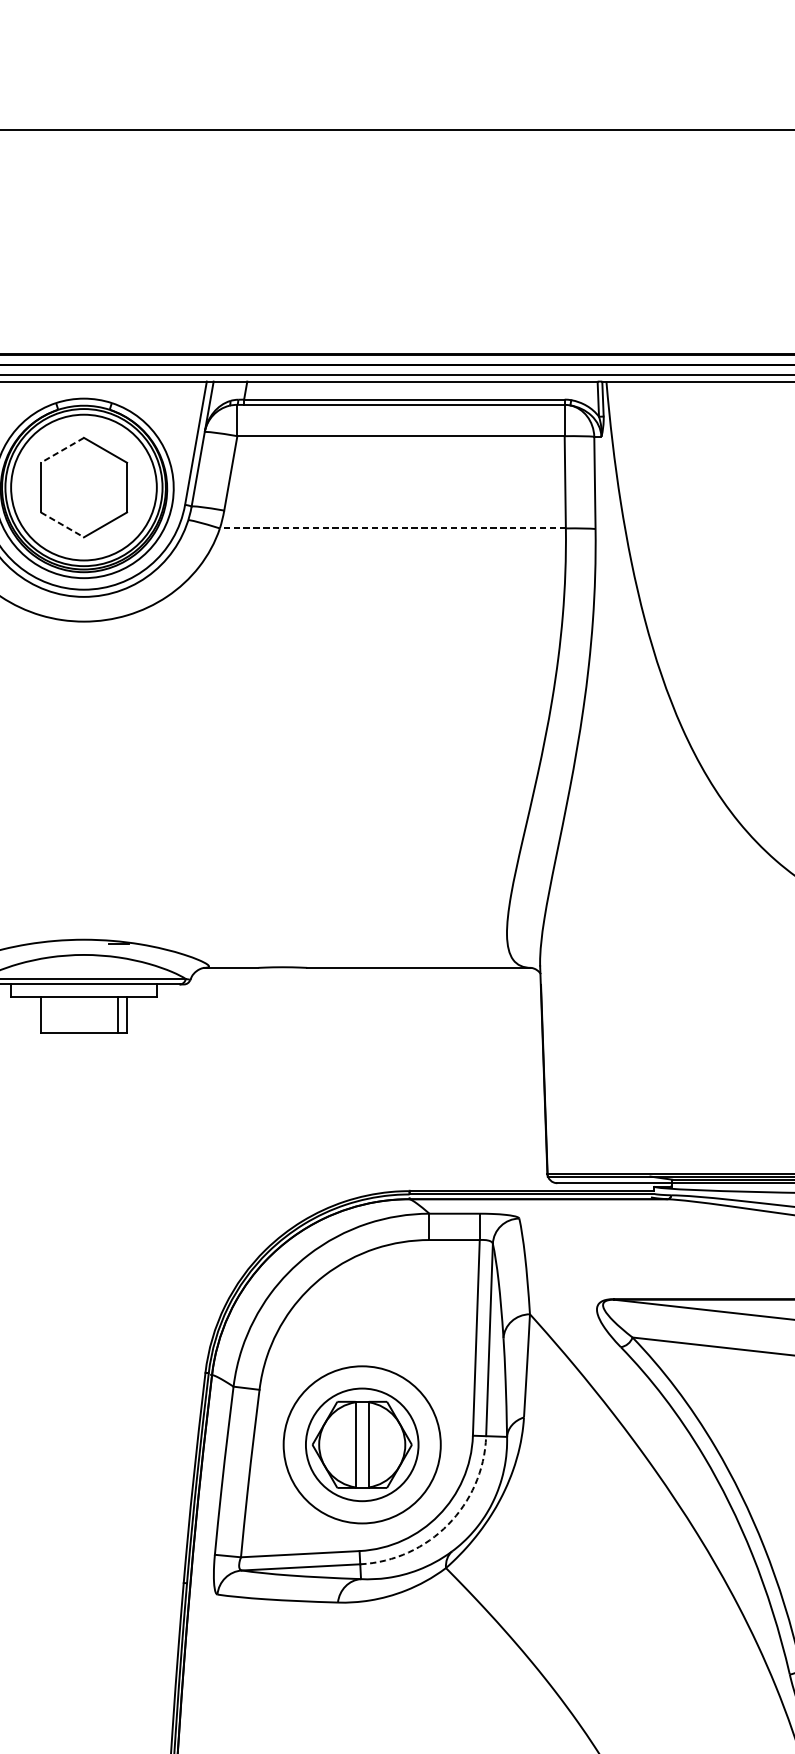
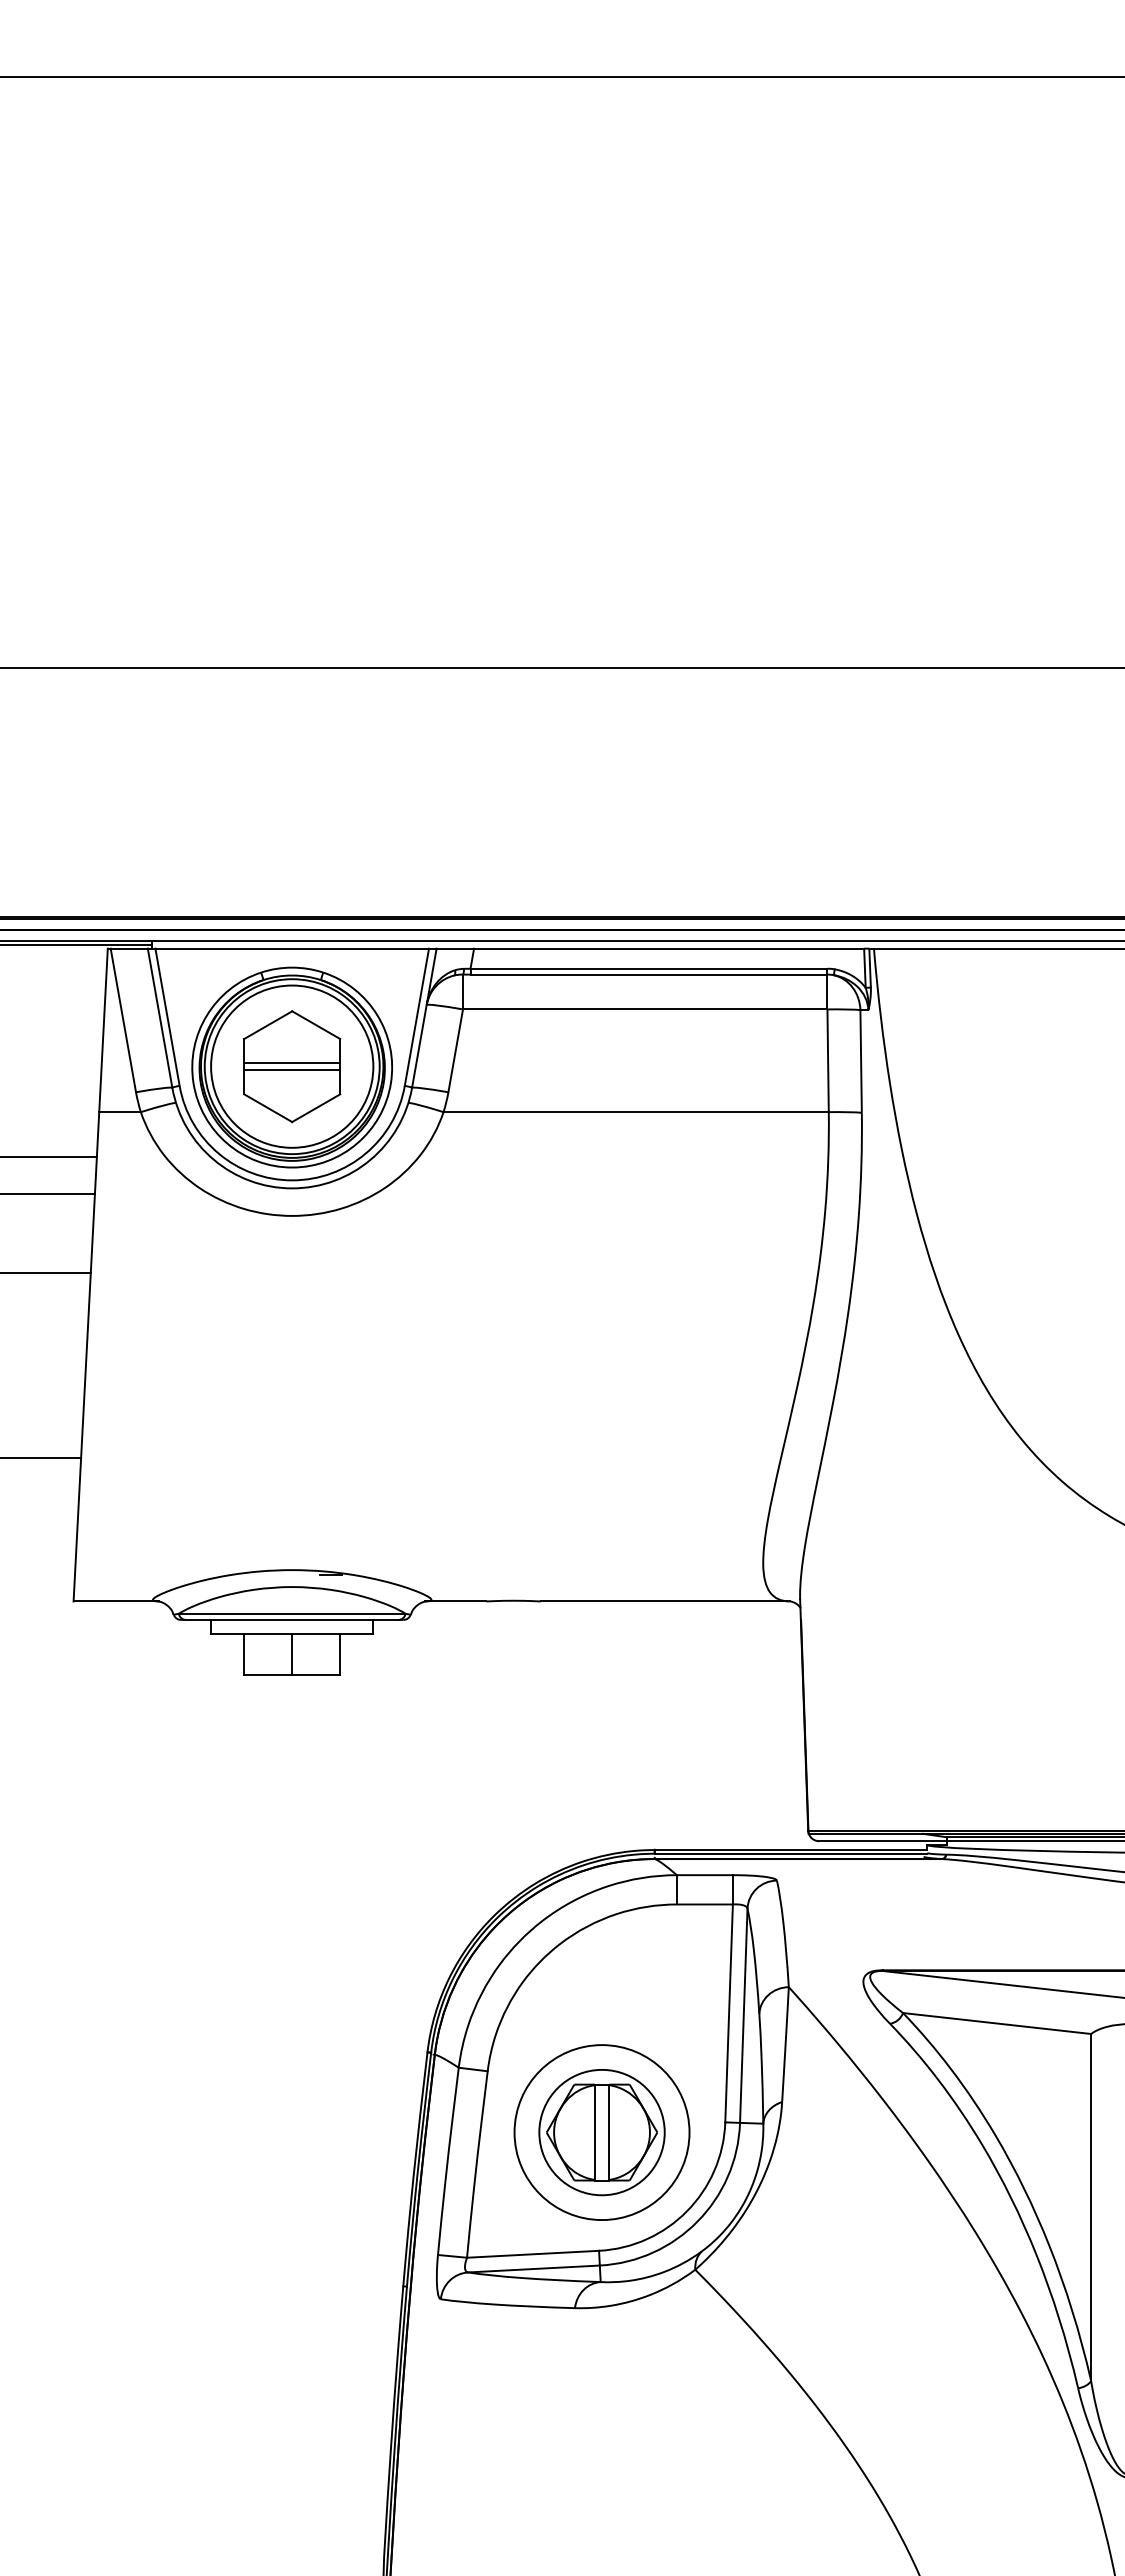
line: (62, 450) -> (268, 1025), dashed -> solid
line: (84, 484) -> (292, 1063), added
line: (84, 491) -> (292, 1070), added
line: (62, 525) -> (268, 1108), dashed -> solid
line: (393, 528) -> (636, 1112), dashed -> solid
line: (118, 1014) -> (292, 1653), moved
arc: (447, 1524) -> (697, 2221), dashed -> solid

